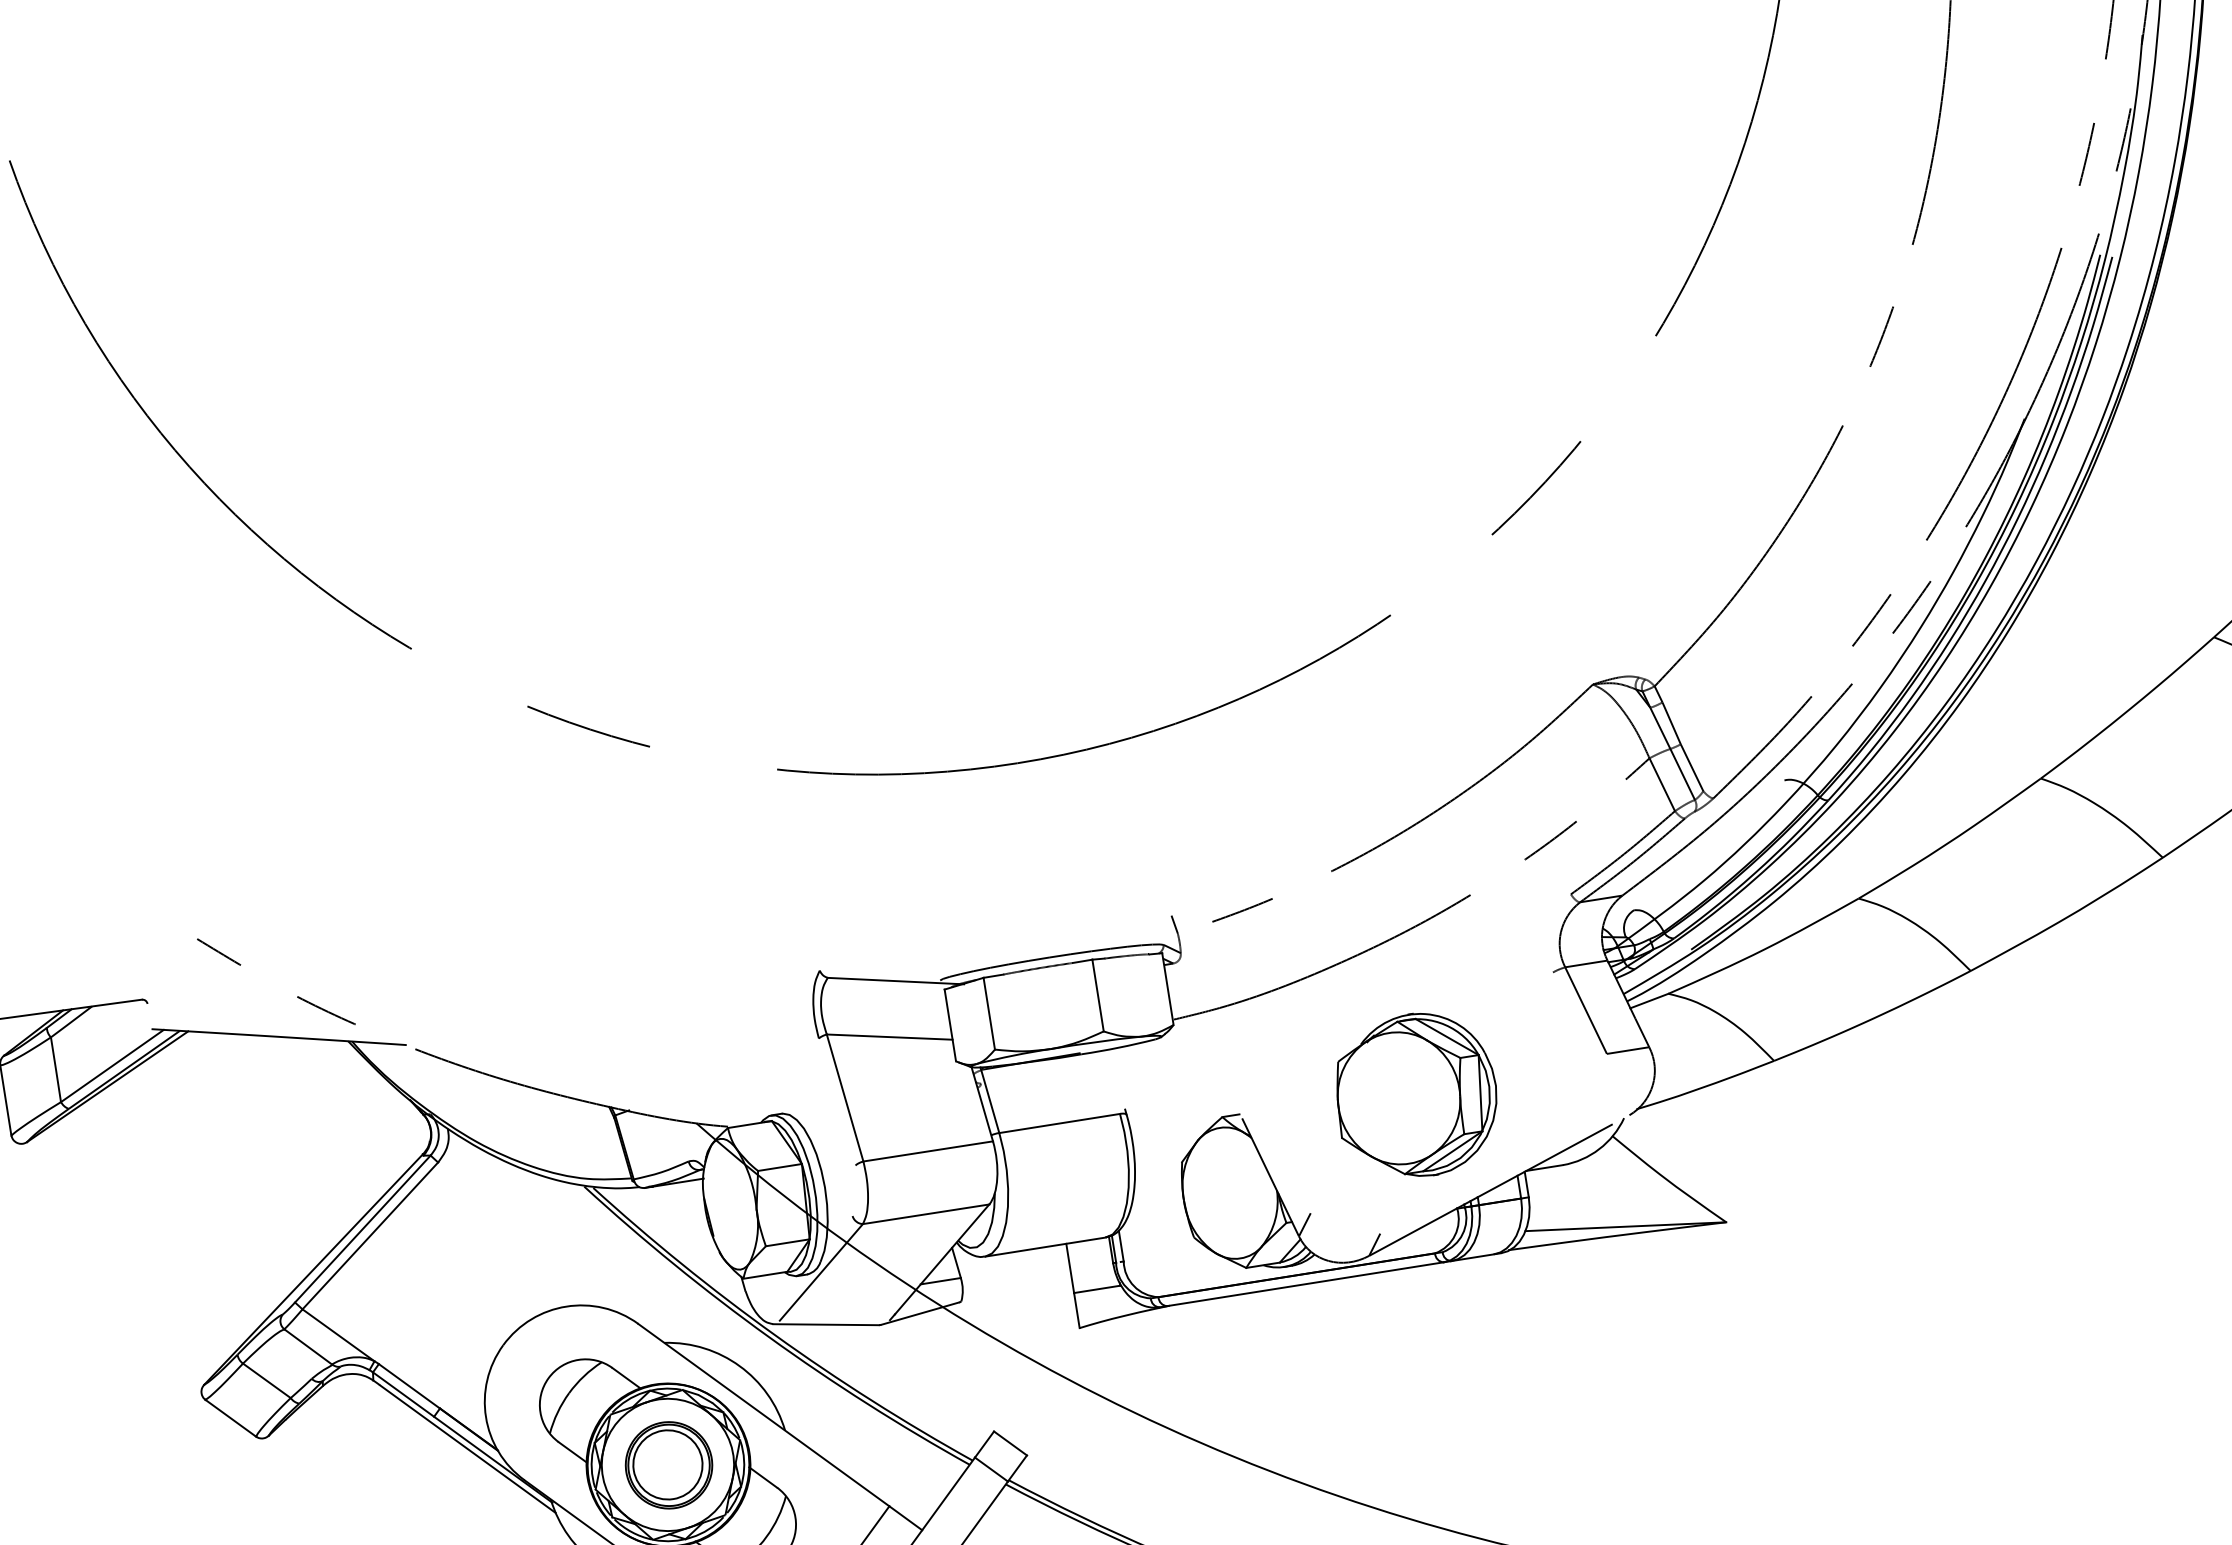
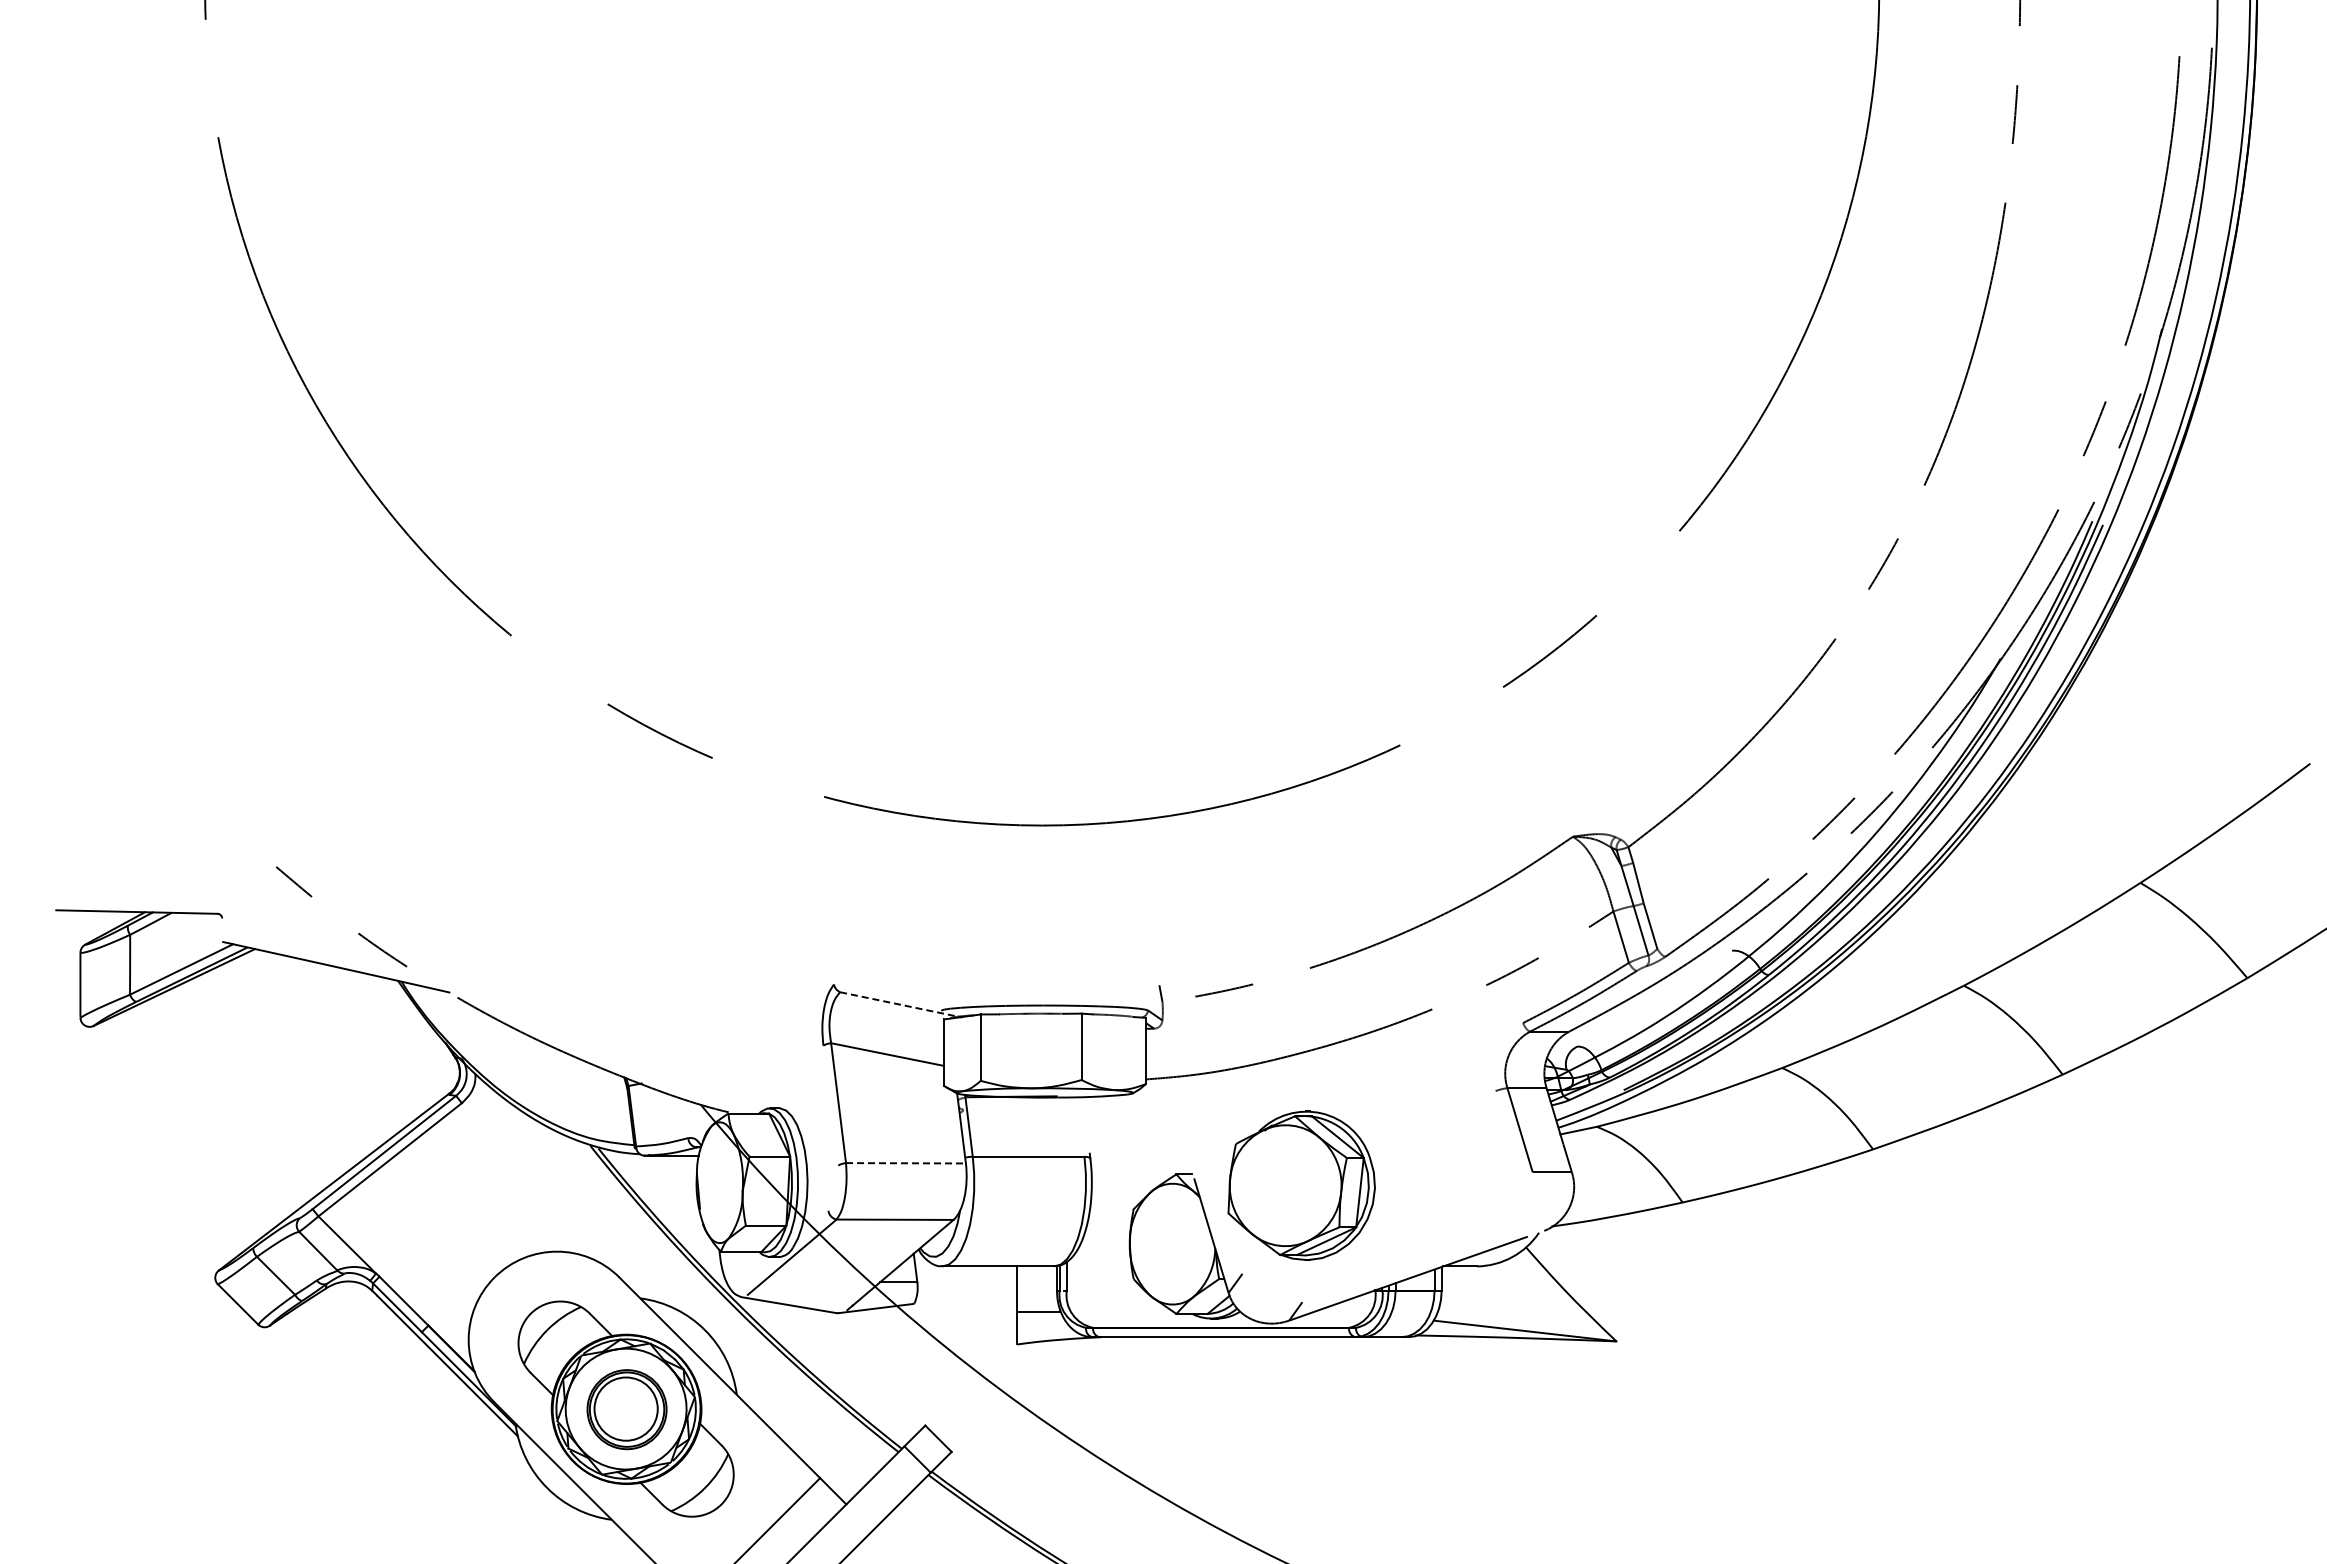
line: (896, 980) -> (901, 1004), solid -> dashed
part: (1416, 1095) -> (1301, 1185), moved
line: (927, 1151) -> (905, 1163), solid -> dashed

